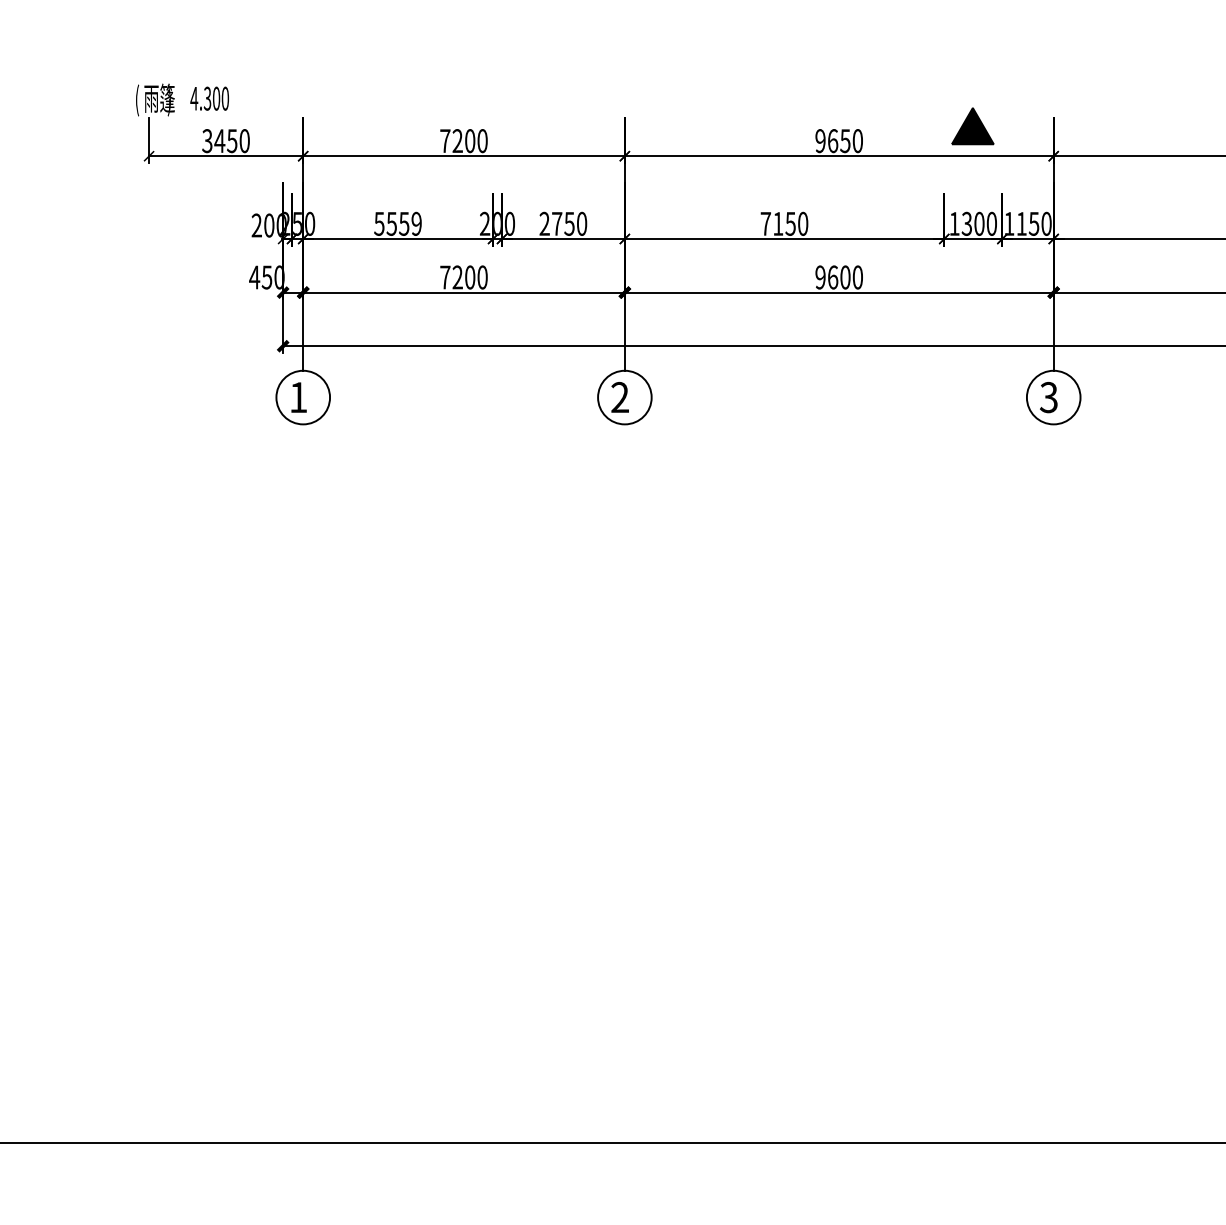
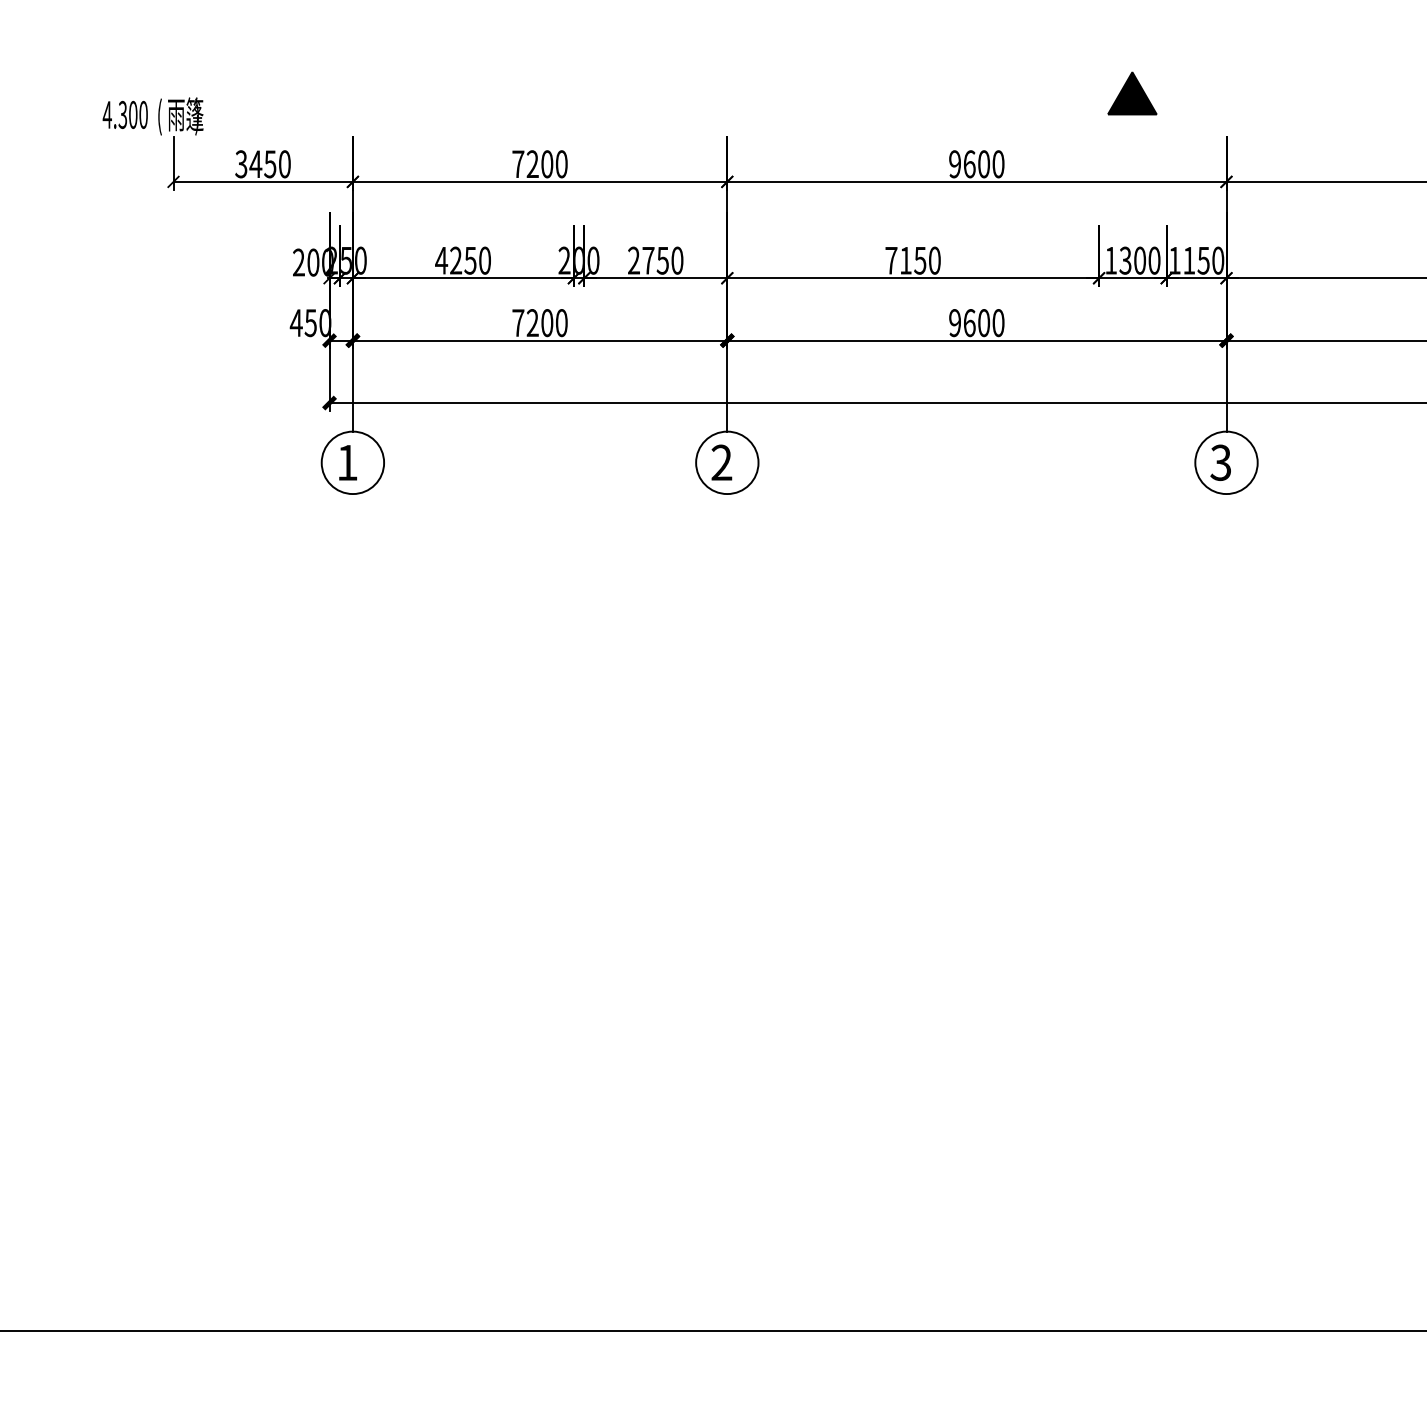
text: (209, 98) -> (125, 114), moved
part: (972, 126) -> (1131, 93), moved
text: (845, 141) -> (984, 164), 9650 -> 9600
text: (397, 223) -> (462, 260), 5559 -> 4250

